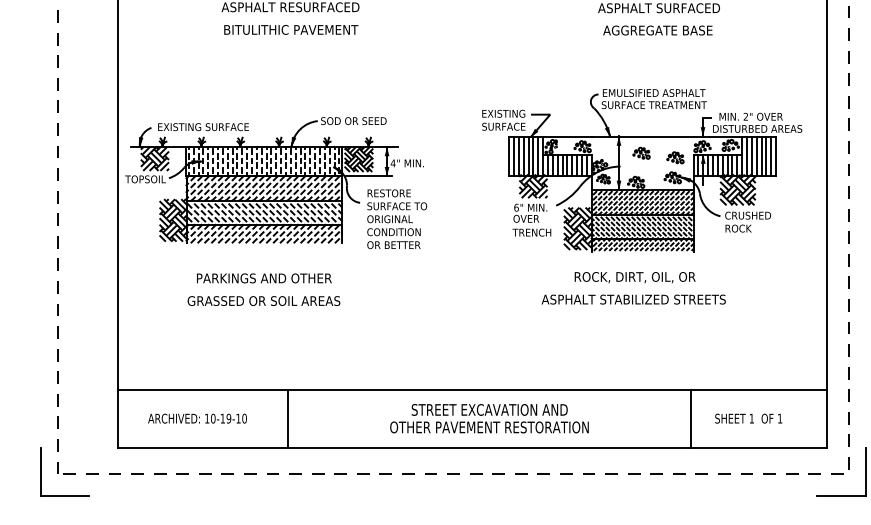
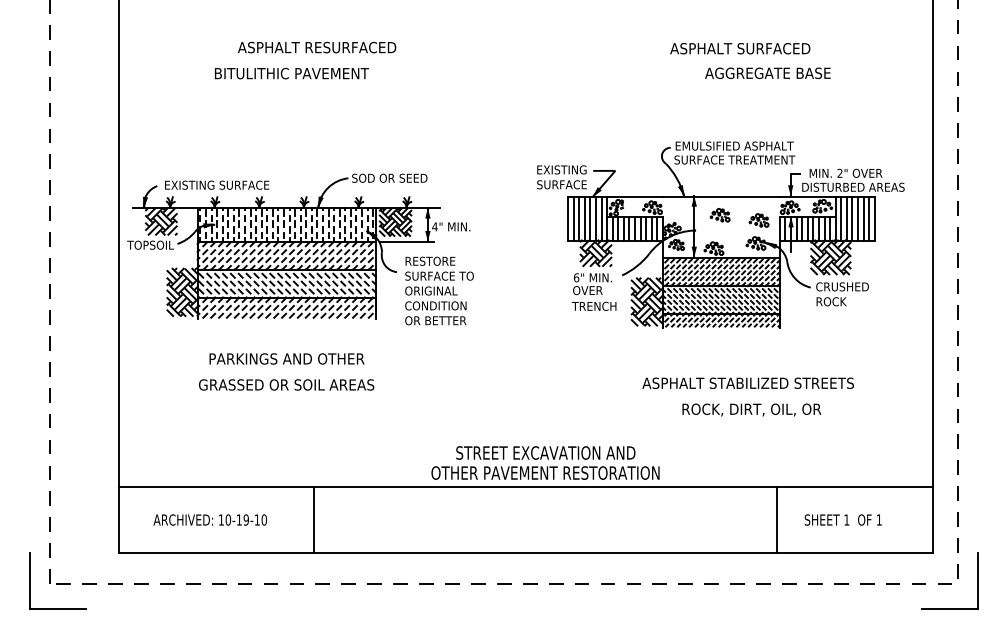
text: (290, 29) -> (291, 73), moved
text: (657, 29) -> (767, 72), moved
text: (634, 277) -> (751, 409), moved
text: (633, 298) -> (747, 382), moved
text: (489, 418) -> (545, 462), moved

